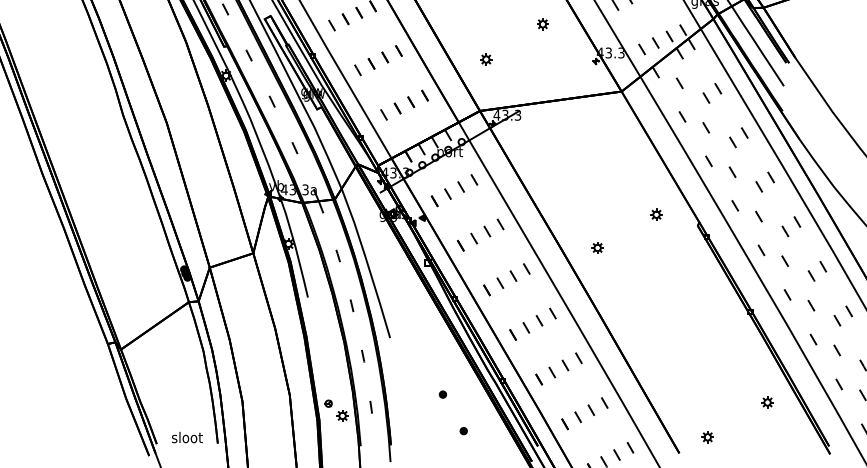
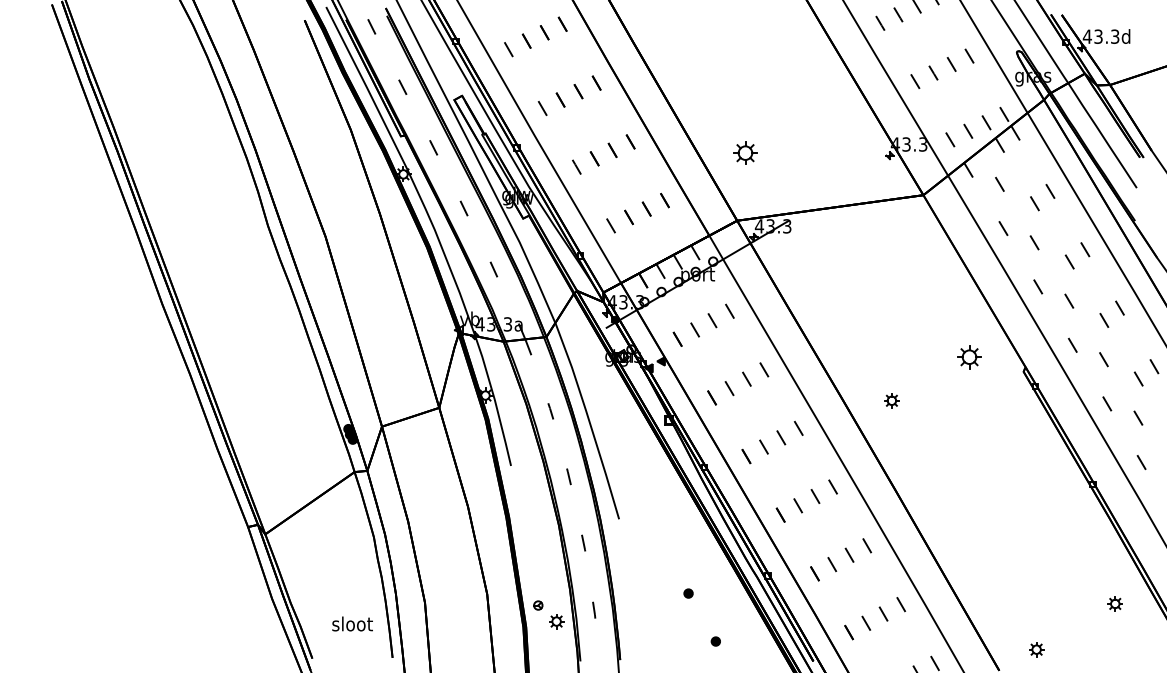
part: (542, 24) -> (819, 106), removed
part: (486, 59) -> (745, 152), size x1.6
part: (655, 214) -> (968, 356), size x1.6
text: (187, 437) -> (352, 623), moved

